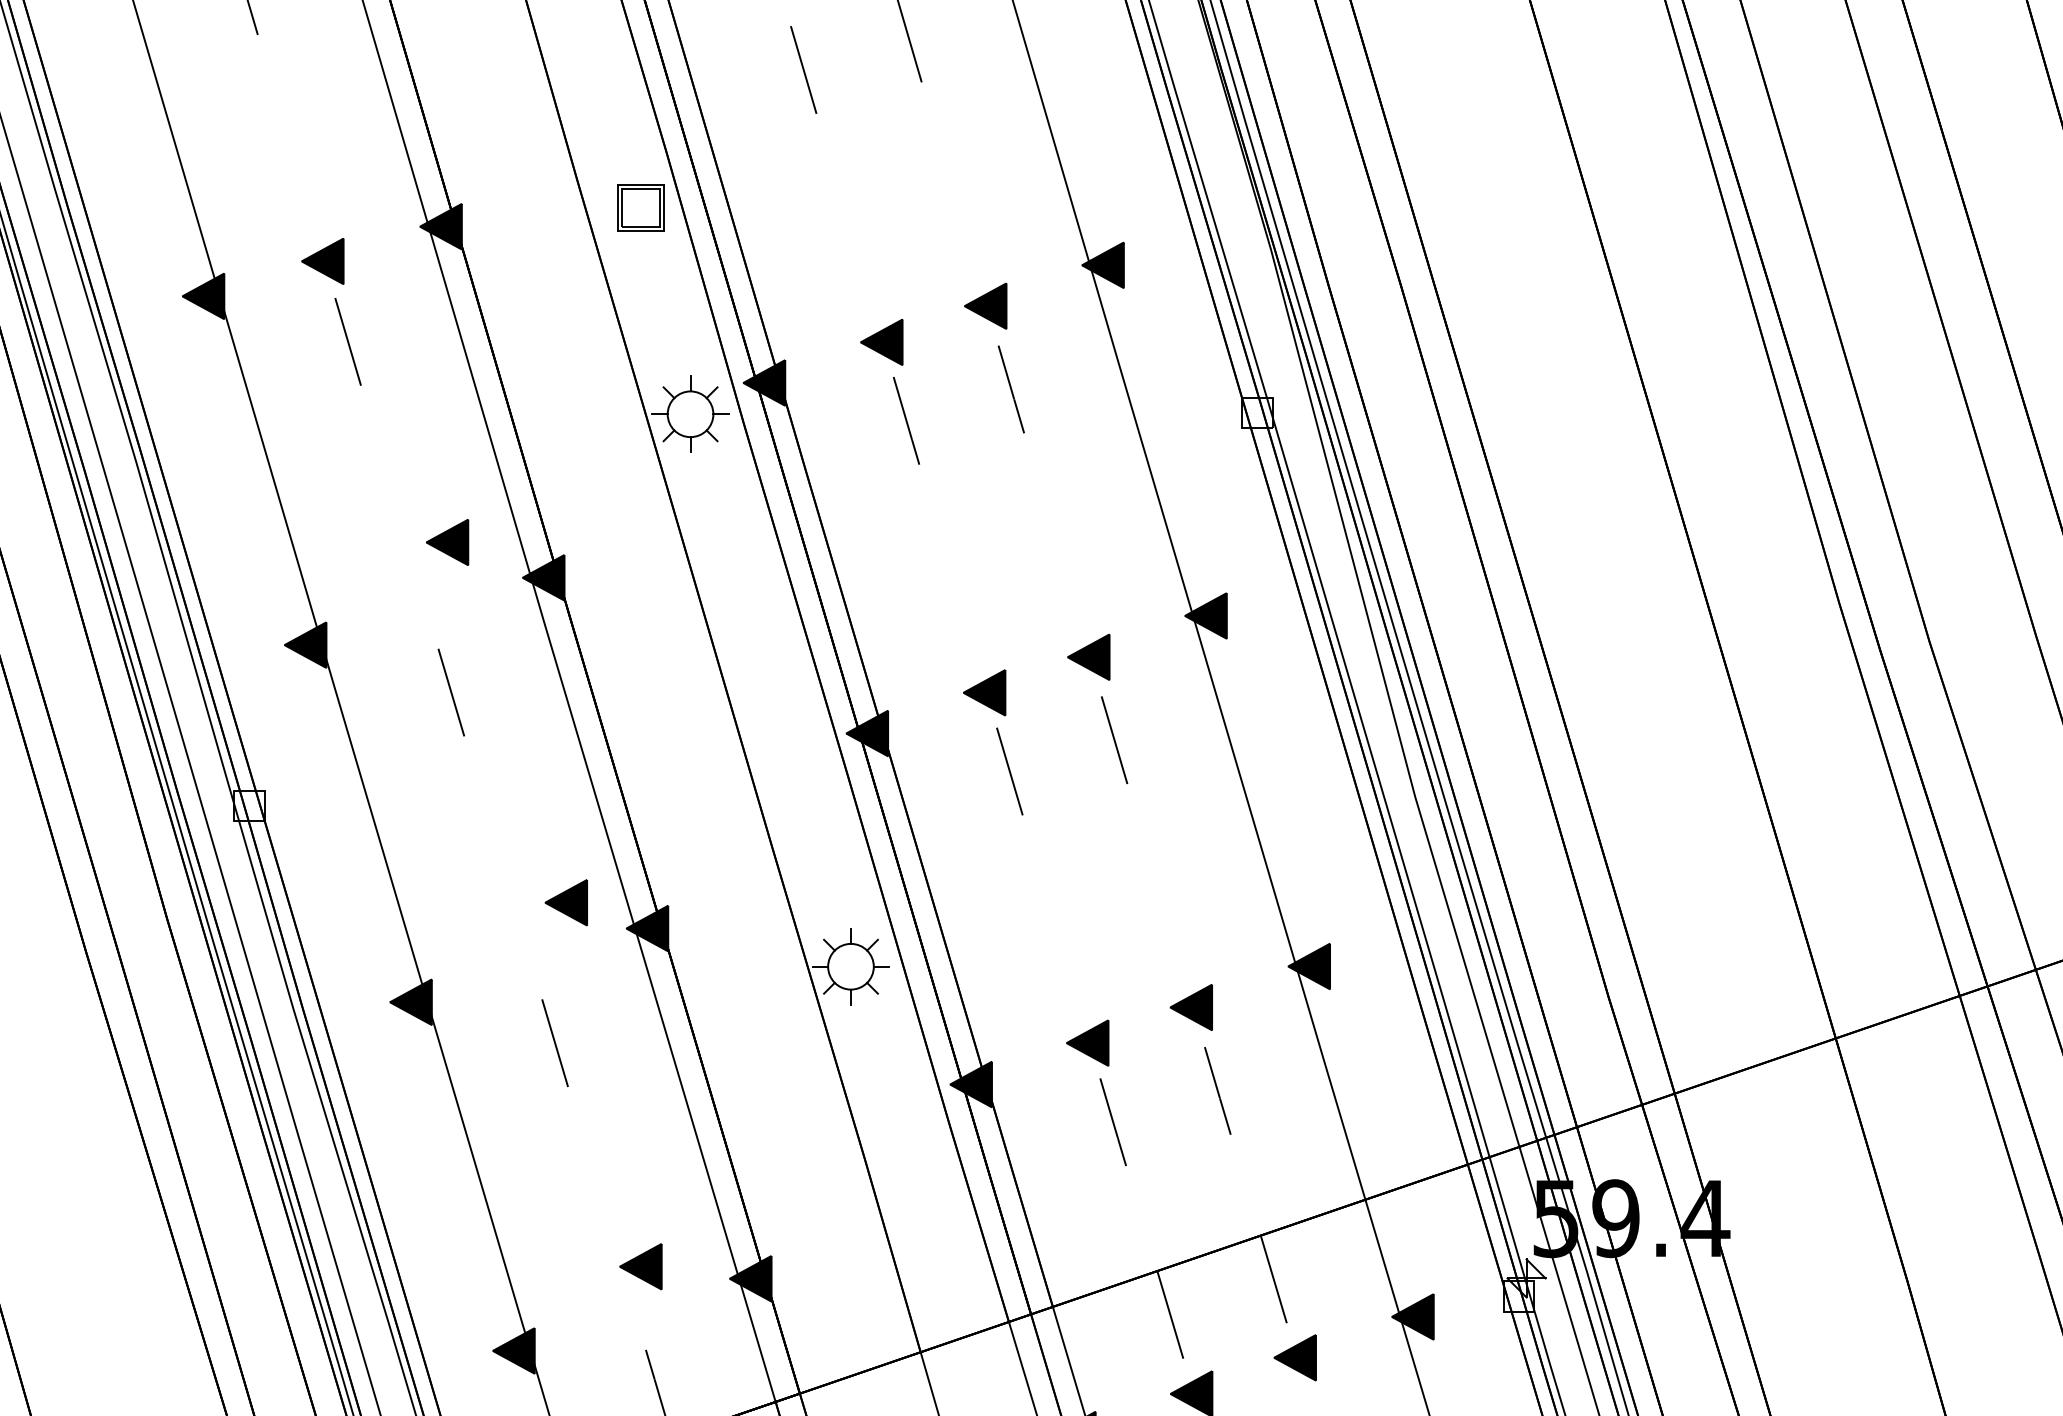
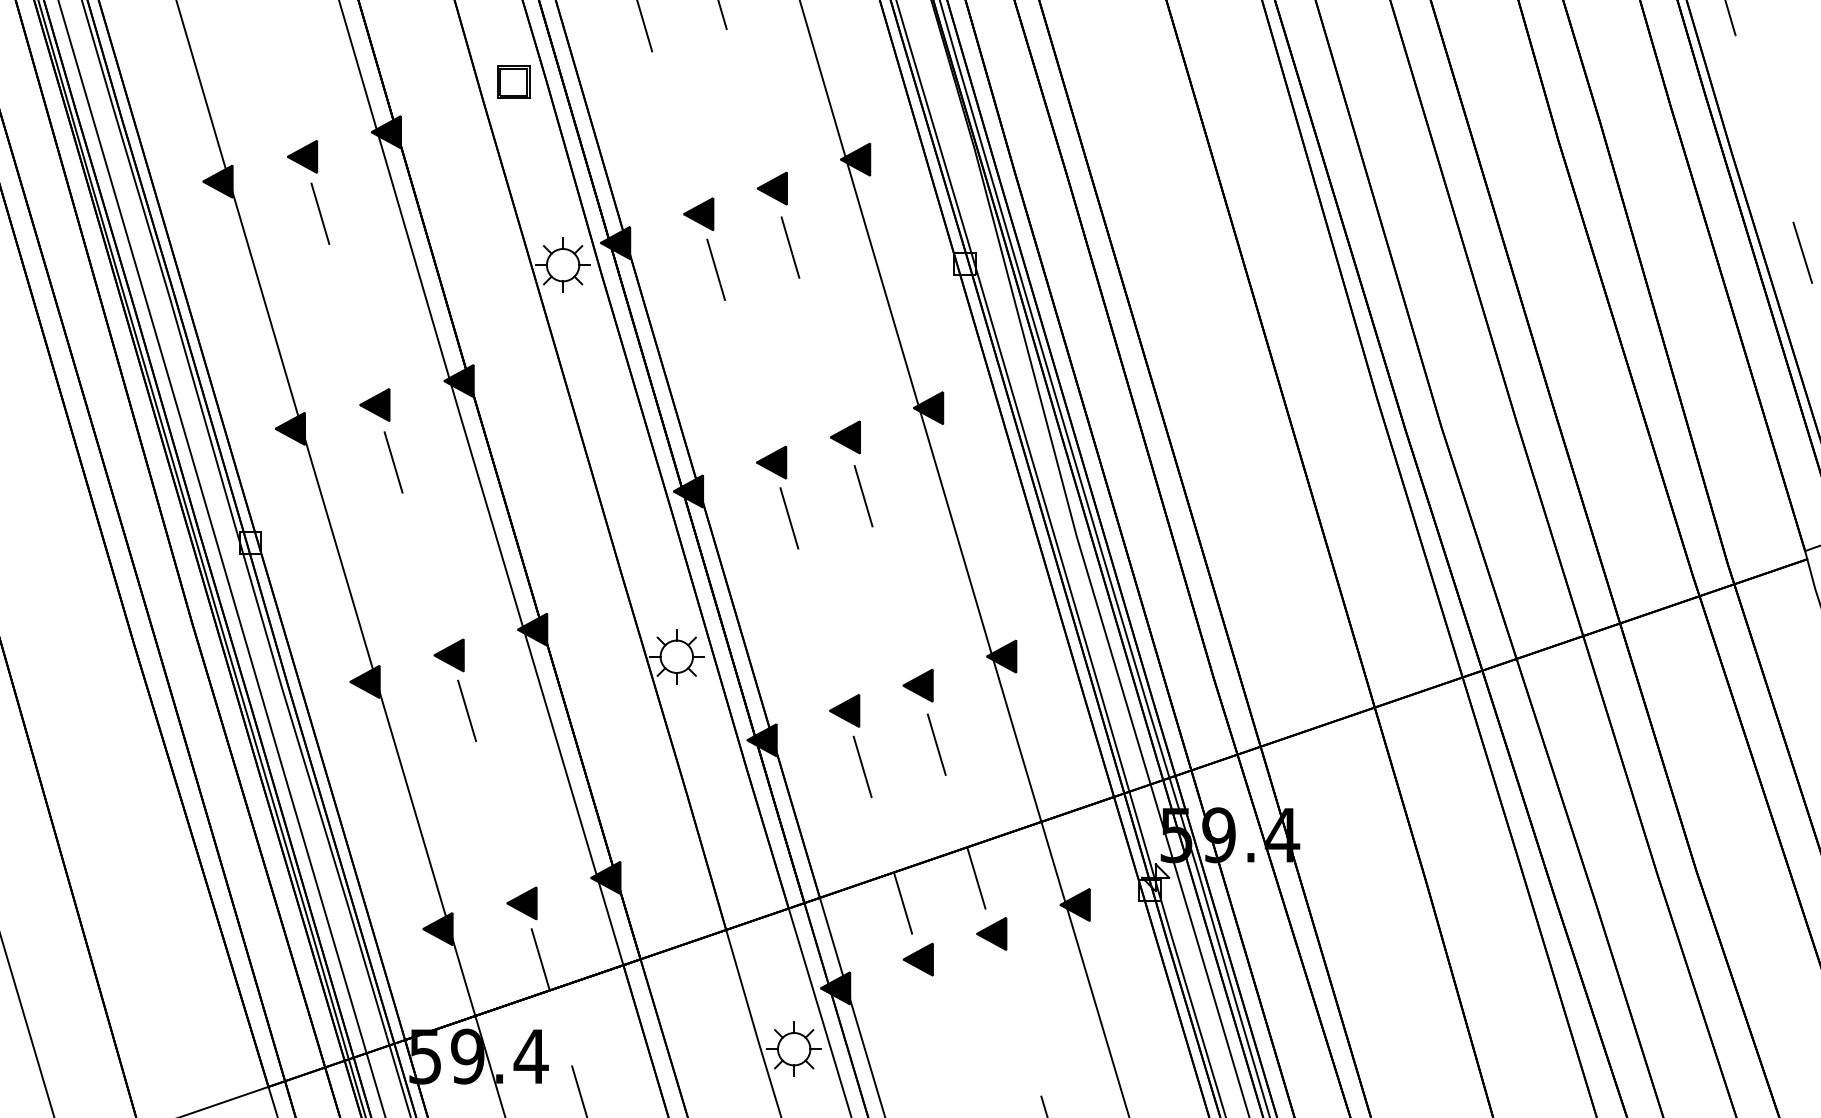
part: (640, 207) -> (513, 81), moved
part: (447, 541) -> (374, 404), moved
part: (565, 902) -> (448, 655), moved
part: (640, 1266) -> (521, 903), moved

